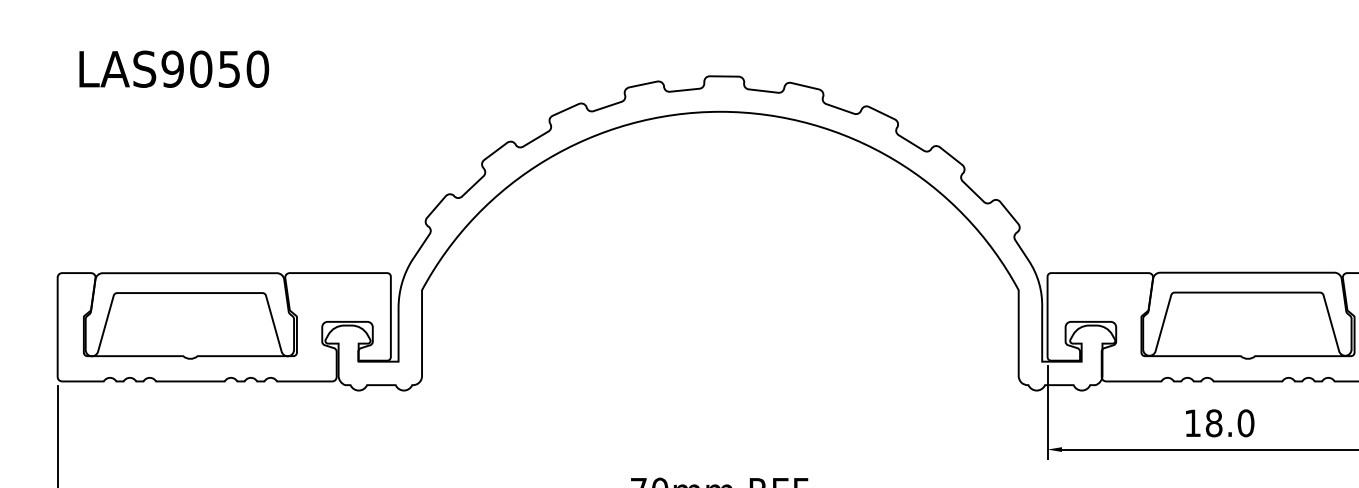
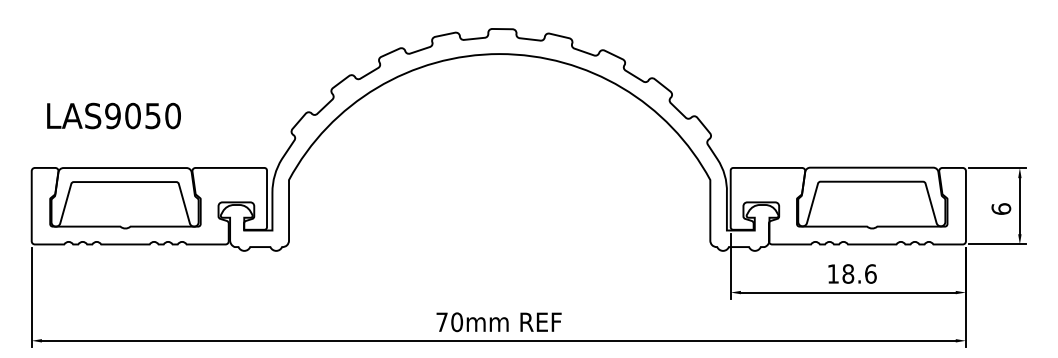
text: (173, 68) -> (113, 115), moved
text: (1245, 422) -> (870, 273), 18.0 -> 18.6

